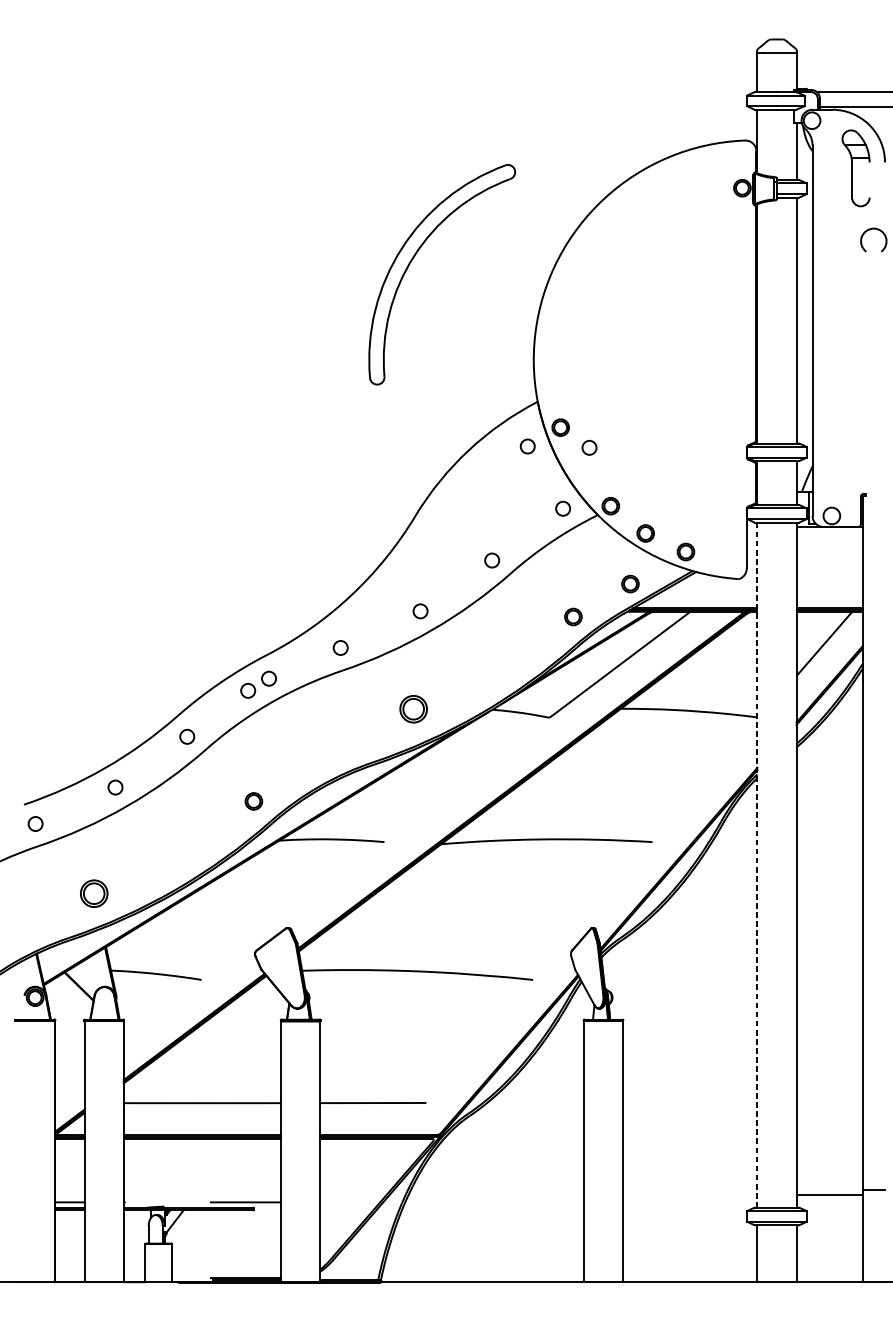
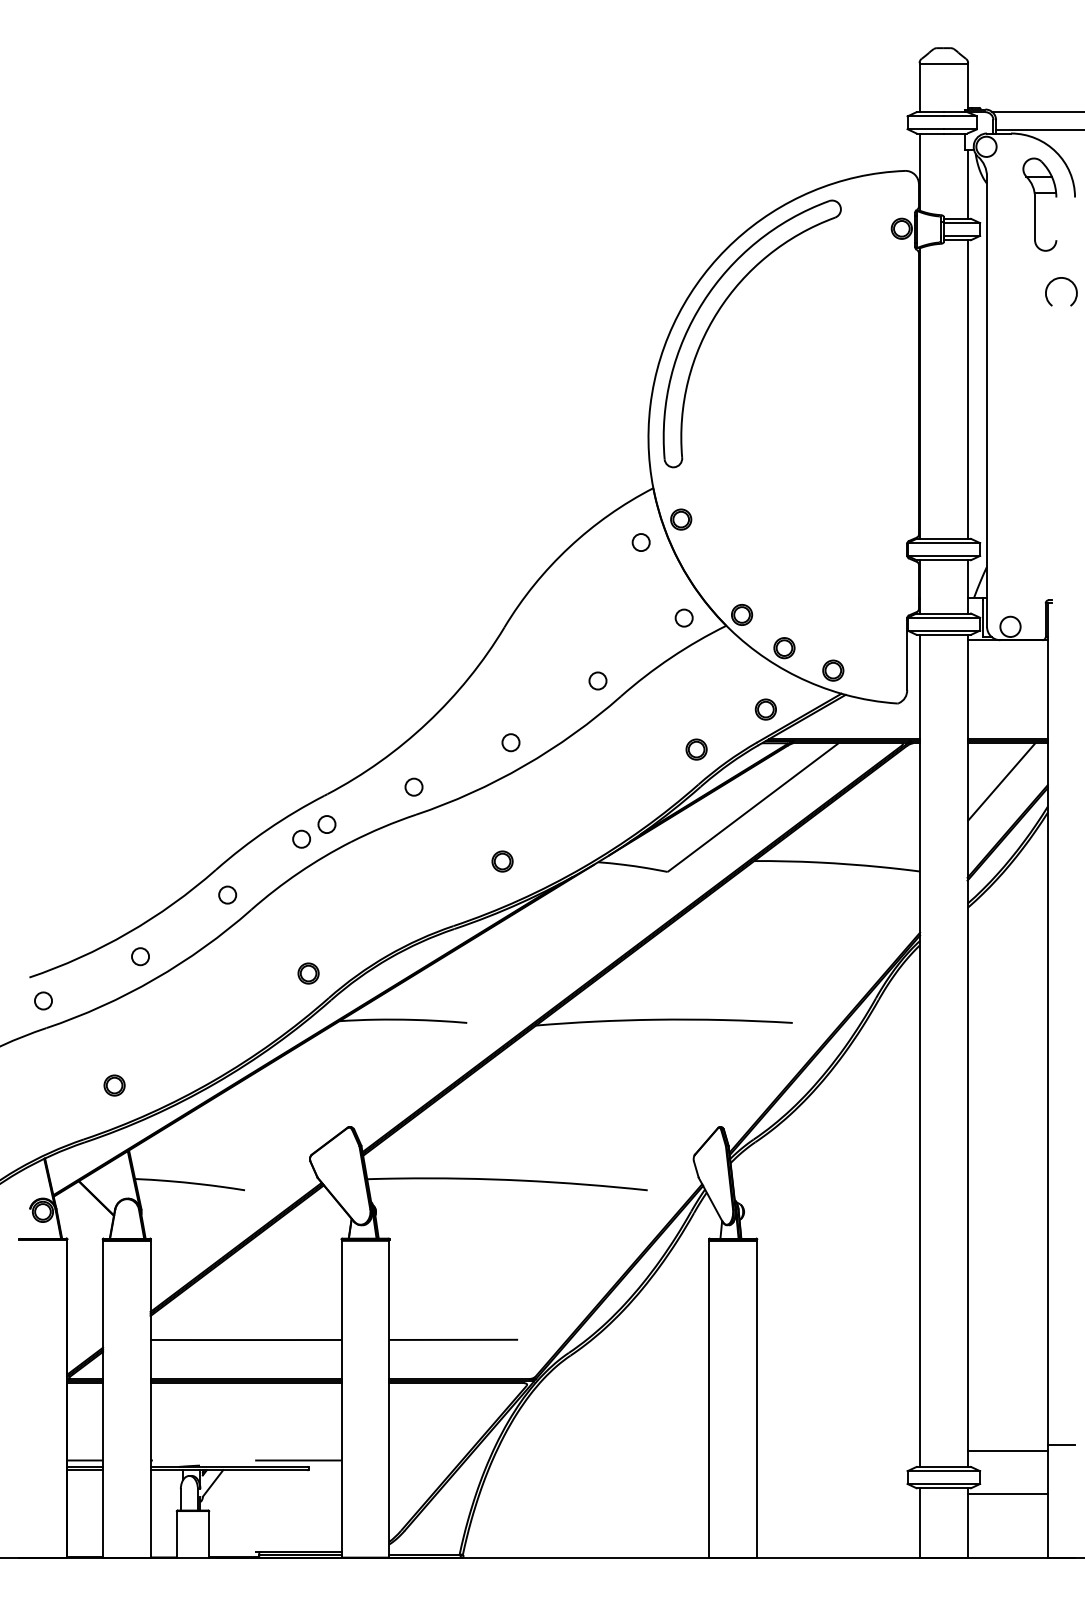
part: (415, 256) -> (719, 311), moved
circle: (588, 447) -> (715, 543), removed
part: (413, 709) -> (502, 861), size x0.62
line: (757, 865) -> (920, 1051), dashed -> solid
part: (94, 893) -> (114, 1085), size x0.62
line: (829, 1229) -> (1007, 1493), added

